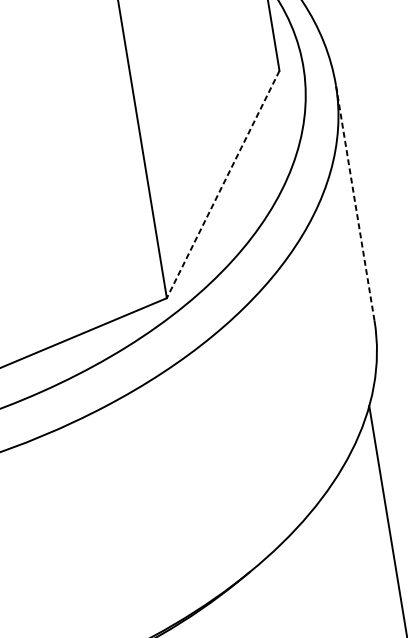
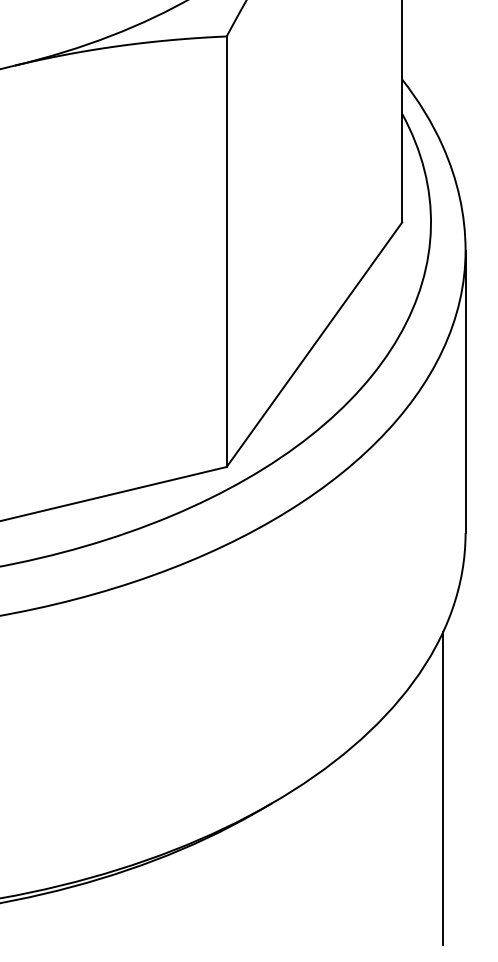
line: (223, 184) -> (314, 344), dashed -> solid
line: (355, 202) -> (465, 391), dashed -> solid

